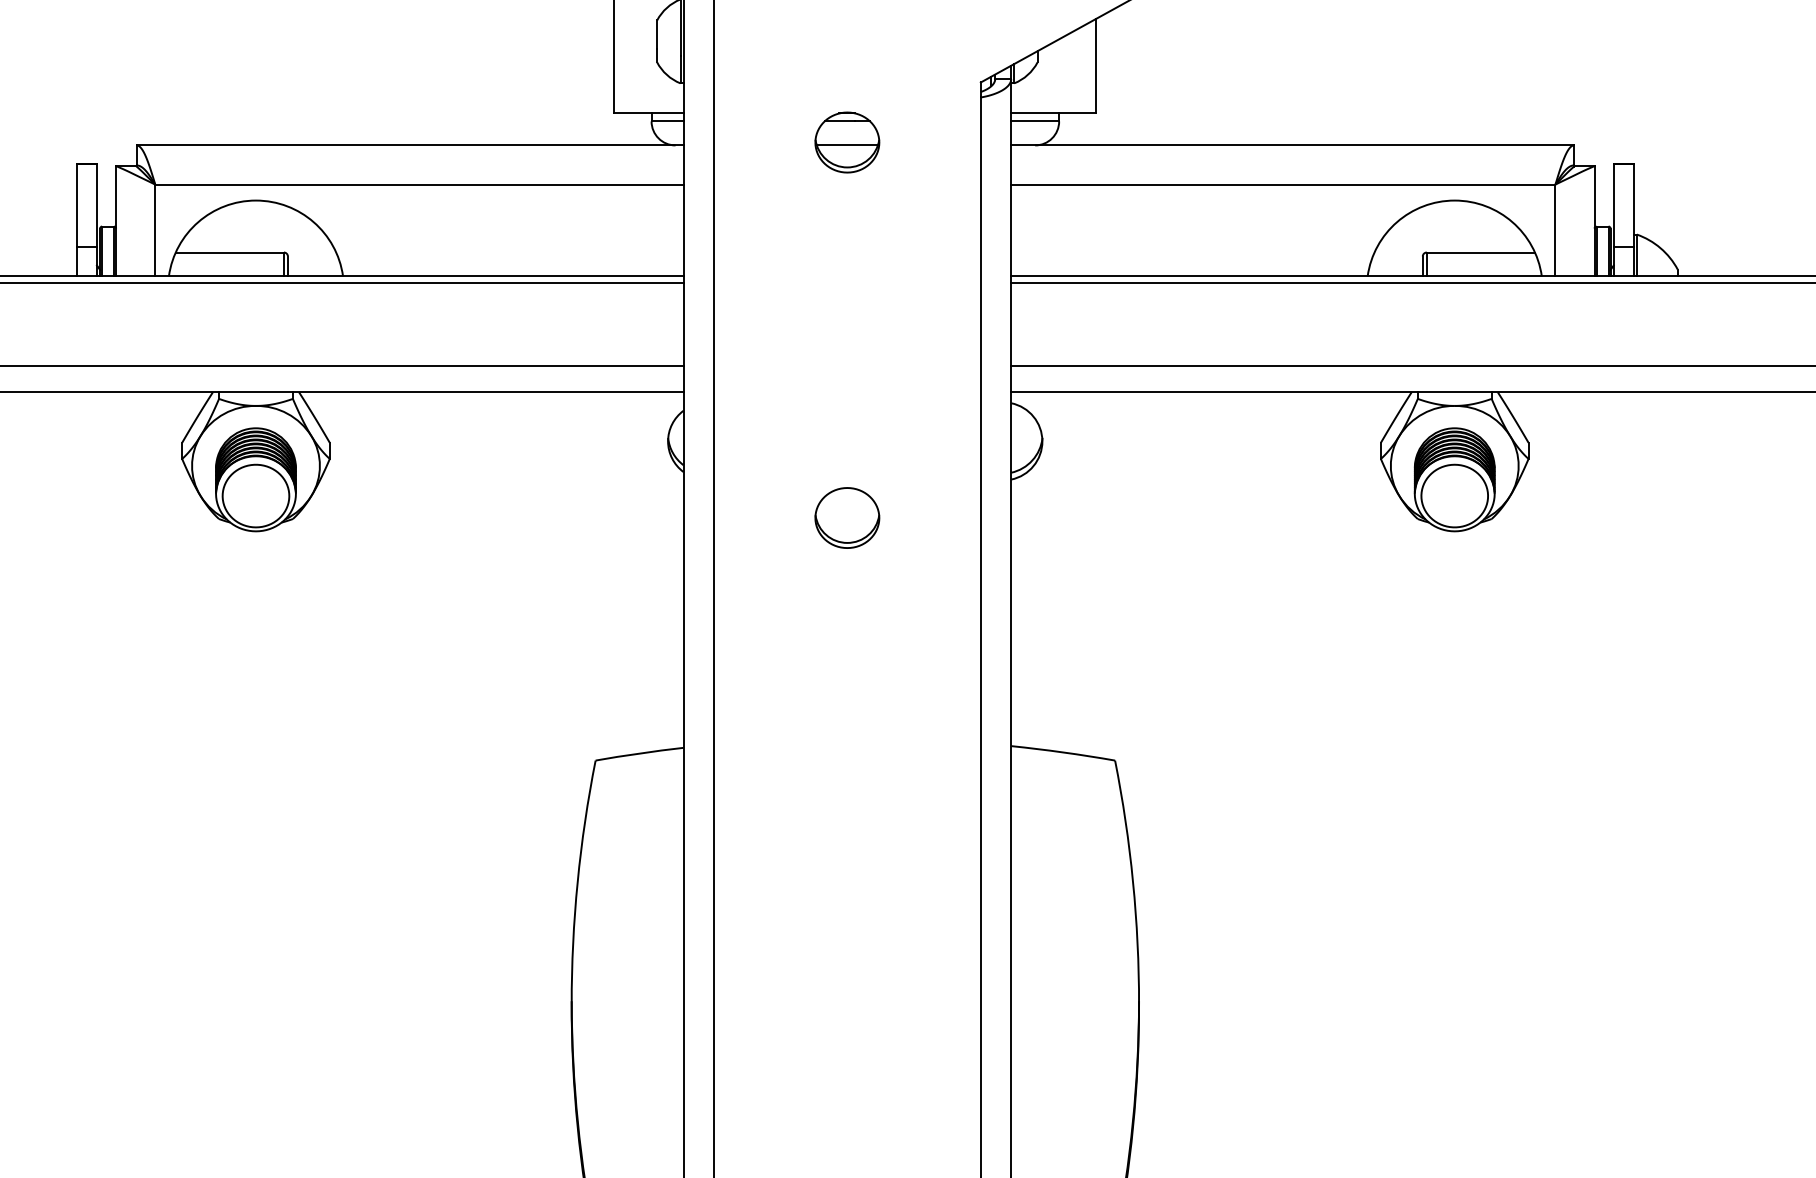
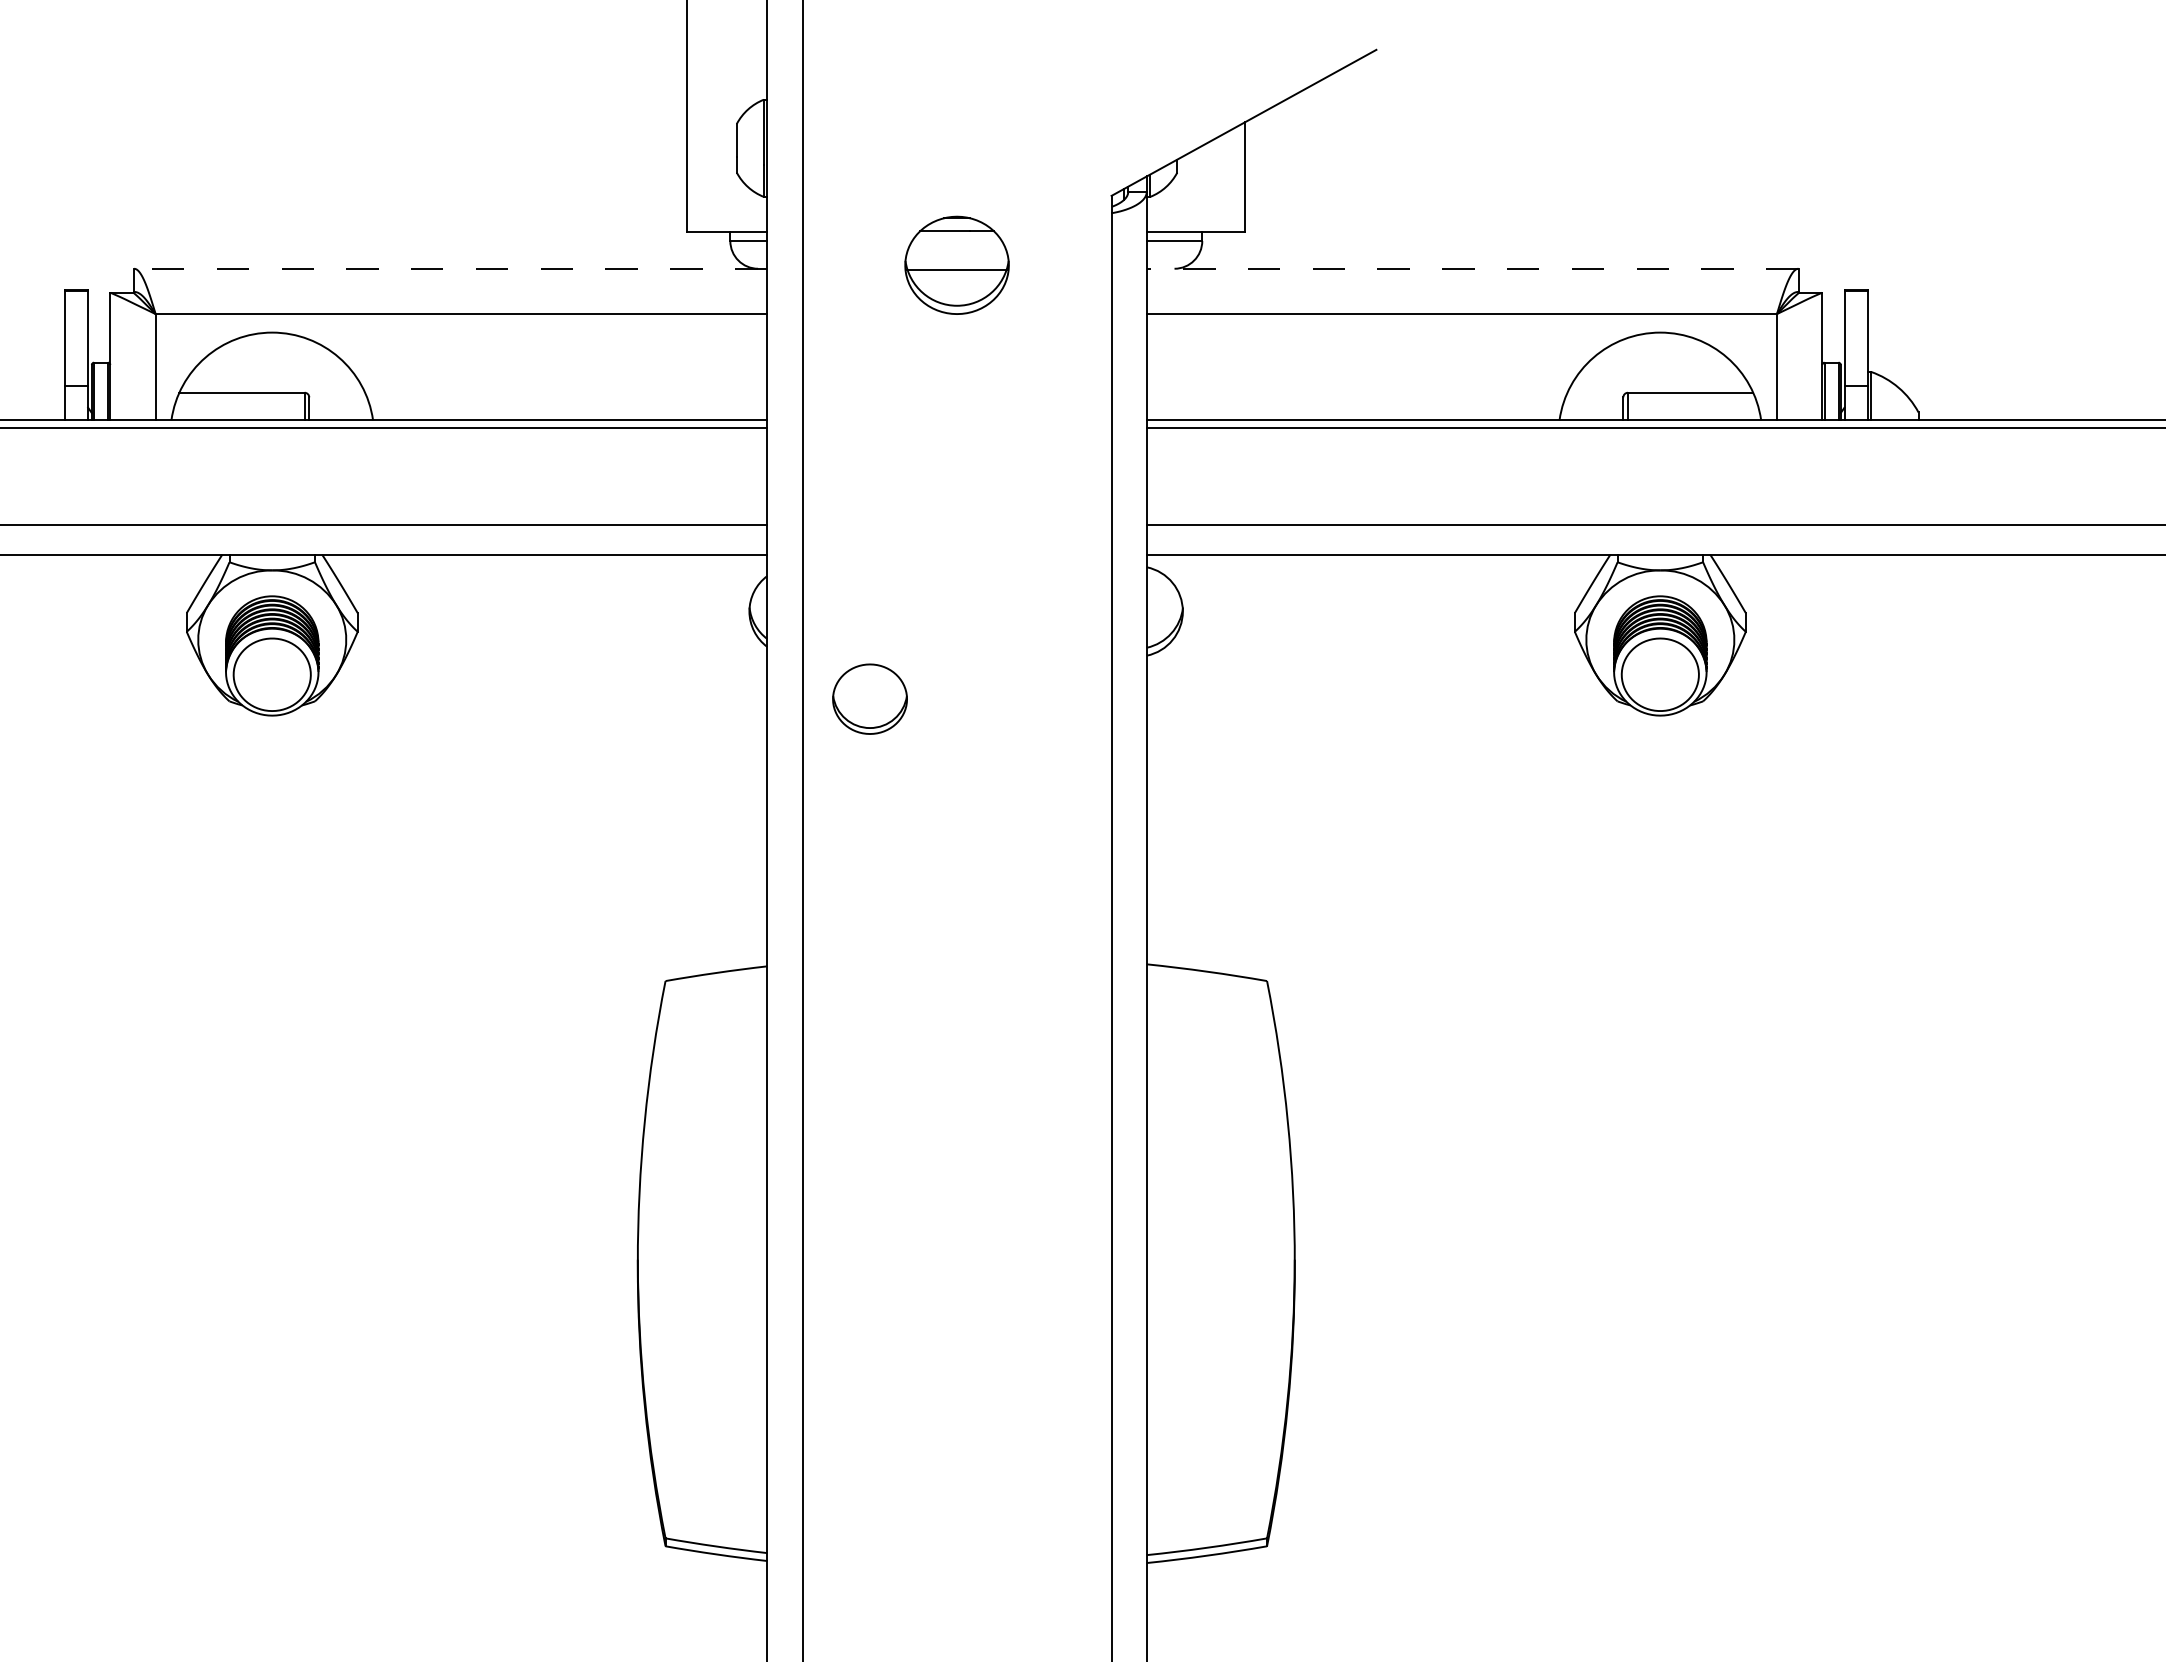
part: (846, 142) -> (956, 265), size x1.4
line: (409, 145) -> (450, 268), solid -> dashed
line: (1292, 145) -> (1472, 268), solid -> dashed
part: (846, 517) -> (869, 698), moved

